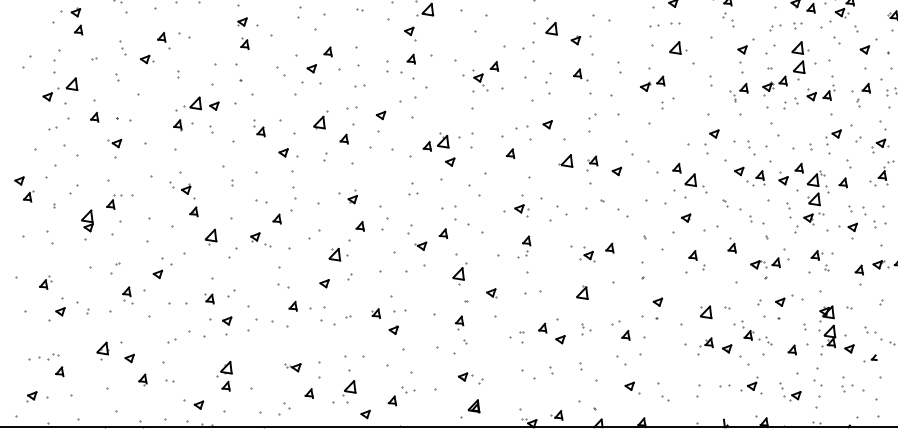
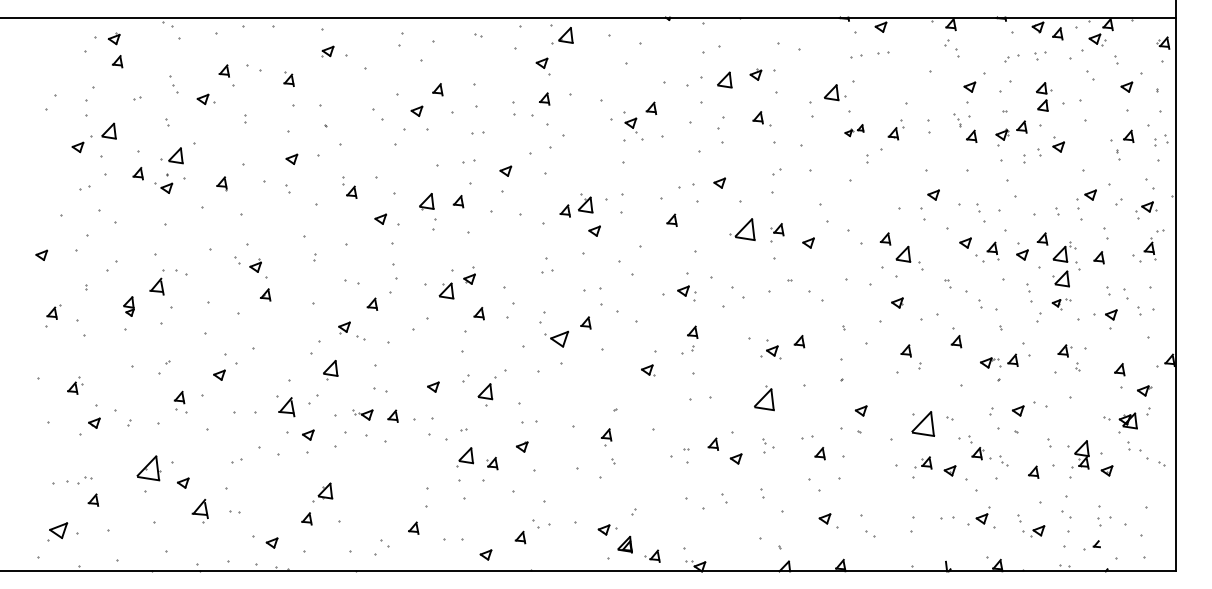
part: (551, 28) -> (724, 79), moved
part: (244, 43) -> (288, 78), moved
part: (677, 47) -> (834, 92), moved
part: (799, 57) -> (1043, 96), size x0.7
part: (652, 83) -> (854, 130), size x0.6
part: (828, 92) -> (895, 129), moved
part: (732, 96) -> (957, 120), moved
part: (192, 103) -> (171, 155), moved
part: (319, 122) -> (426, 201), moved
part: (177, 124) -> (221, 183), moved
part: (114, 142) -> (163, 187), moved
part: (565, 160) -> (742, 229), size x1.4
part: (28, 195) -> (53, 311), moved
part: (114, 202) -> (163, 282), size x1.4
part: (813, 218) -> (1061, 303), size x0.7
part: (87, 220) -> (128, 306), size x0.7
part: (210, 237) -> (330, 370), moved
part: (420, 245) -> (556, 338), size x1.6
part: (334, 254) -> (446, 290), moved
part: (878, 264) -> (1144, 390), moved
part: (459, 273) -> (486, 391), moved
part: (581, 292) -> (763, 398), size x1.4
part: (492, 293) -> (648, 370), moved
part: (209, 298) -> (285, 406), size x1.6
part: (705, 311) -> (922, 423), size x1.6
part: (376, 313) -> (492, 463), moved
part: (826, 313) -> (1127, 422), moved
part: (102, 350) -> (148, 473), size x1.6
part: (870, 358) -> (1091, 545), moved
part: (292, 367) -> (362, 414), moved
part: (224, 368) -> (322, 492), moved
part: (465, 376) -> (607, 529), moved
part: (142, 379) -> (199, 510), size x1.6
part: (348, 388) -> (464, 457), moved
part: (31, 396) -> (57, 531), size x1.6
part: (556, 414) -> (652, 555), moved

